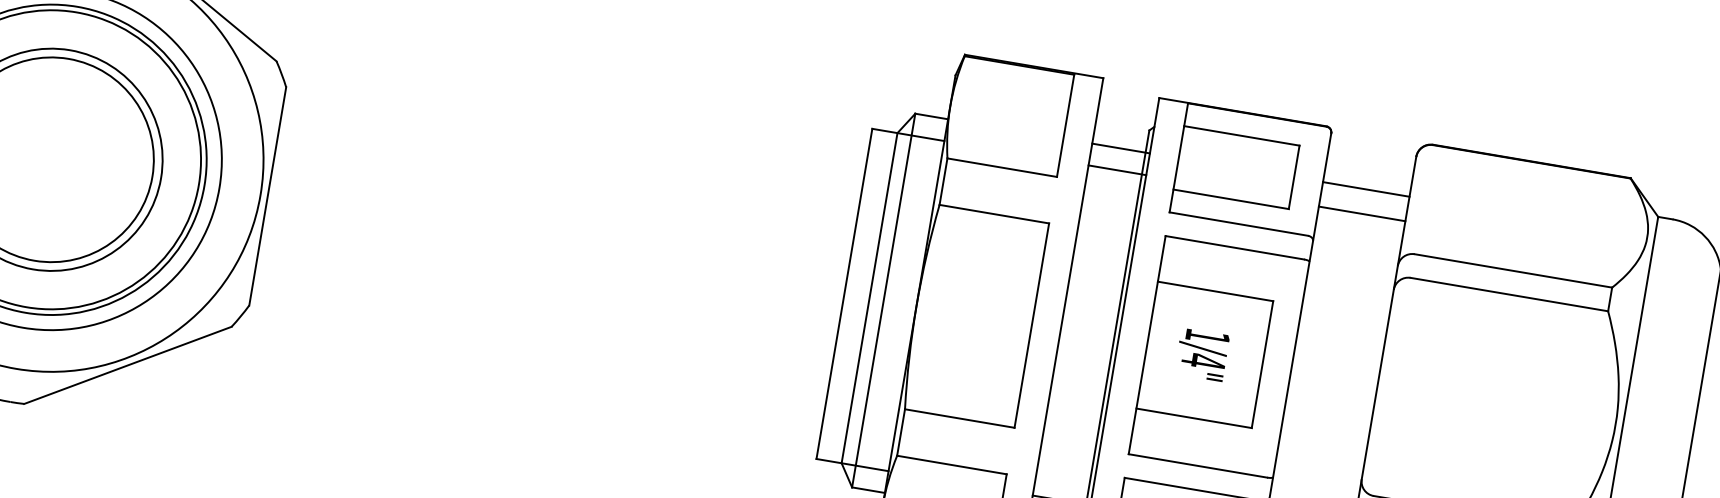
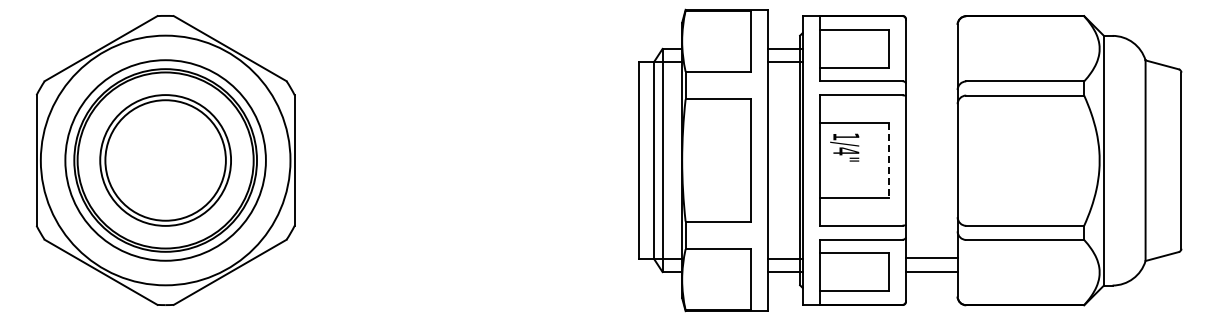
line: (1365, 189) -> (931, 48), removed
line: (1361, 214) -> (931, 63), removed
text: (1201, 354) -> (844, 147), moved
line: (1262, 364) -> (888, 160), solid -> dashed

